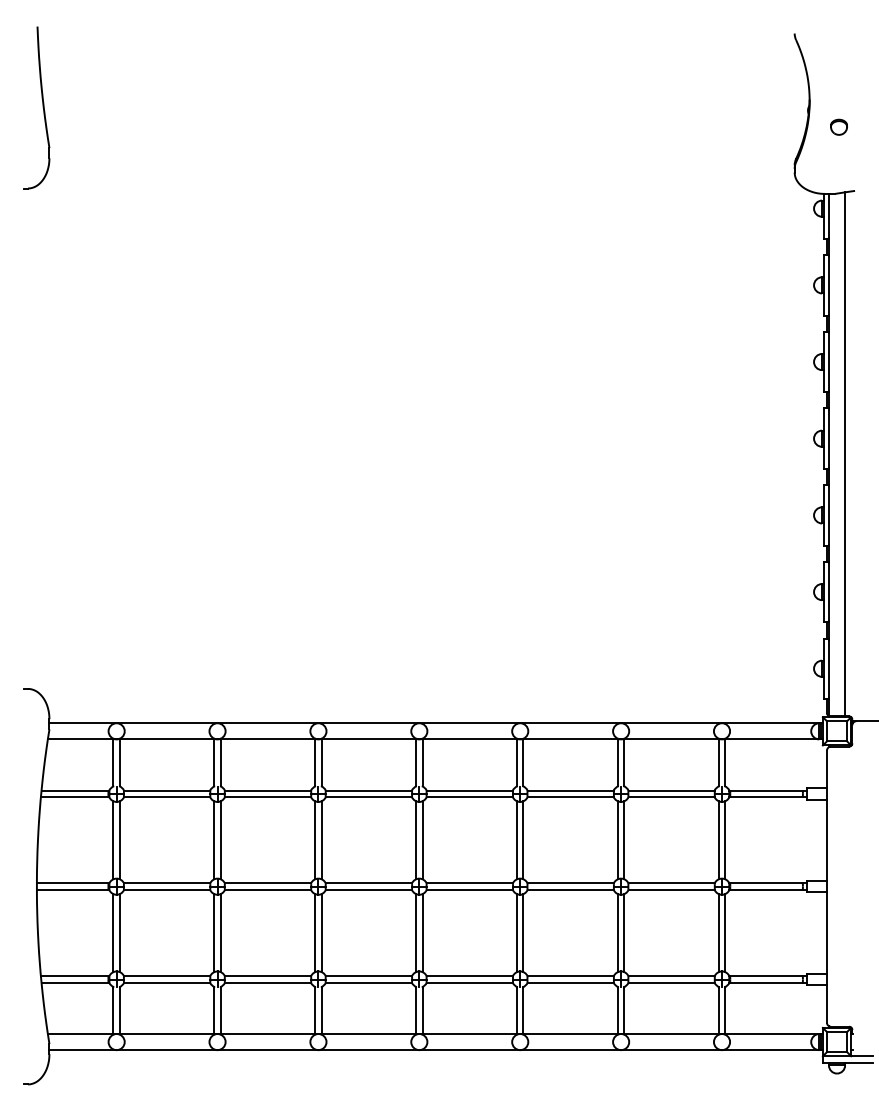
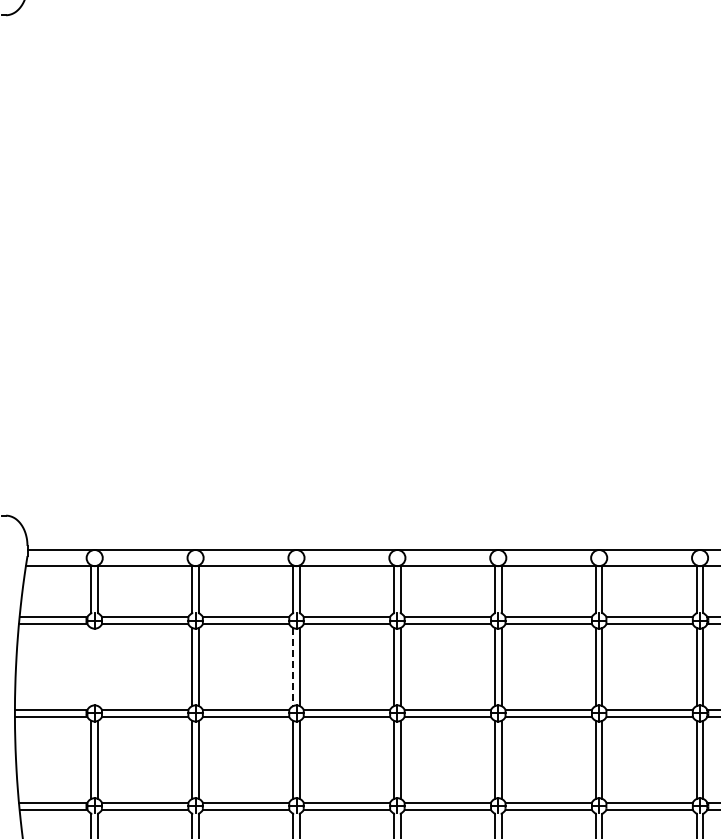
line: (113, 840) -> (91, 667), removed
line: (119, 840) -> (97, 667), removed
line: (315, 840) -> (293, 667), solid -> dashed

